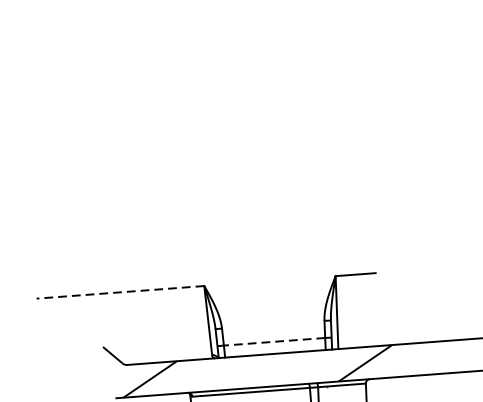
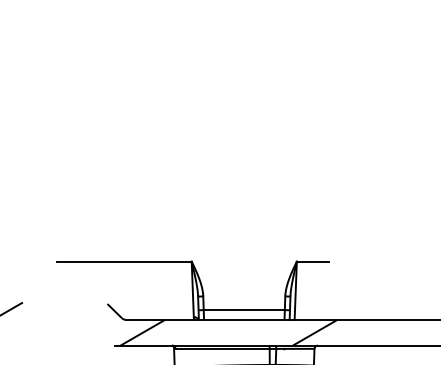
line: (120, 292) -> (124, 261), dashed -> solid
line: (274, 342) -> (244, 310), dashed -> solid

